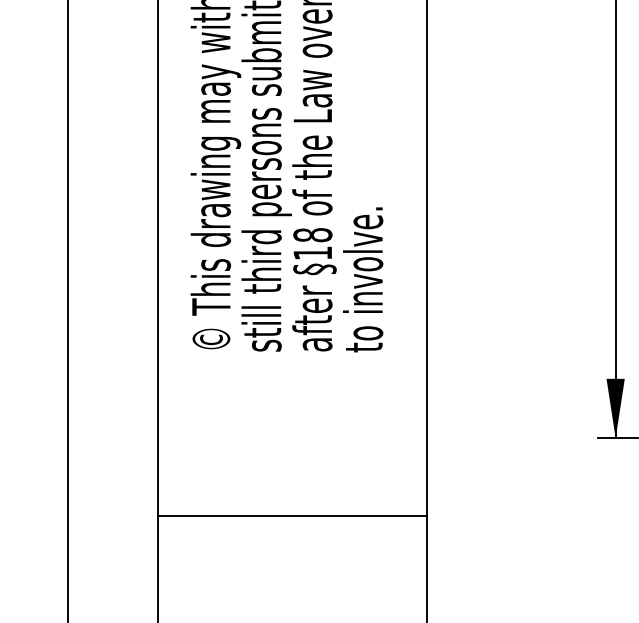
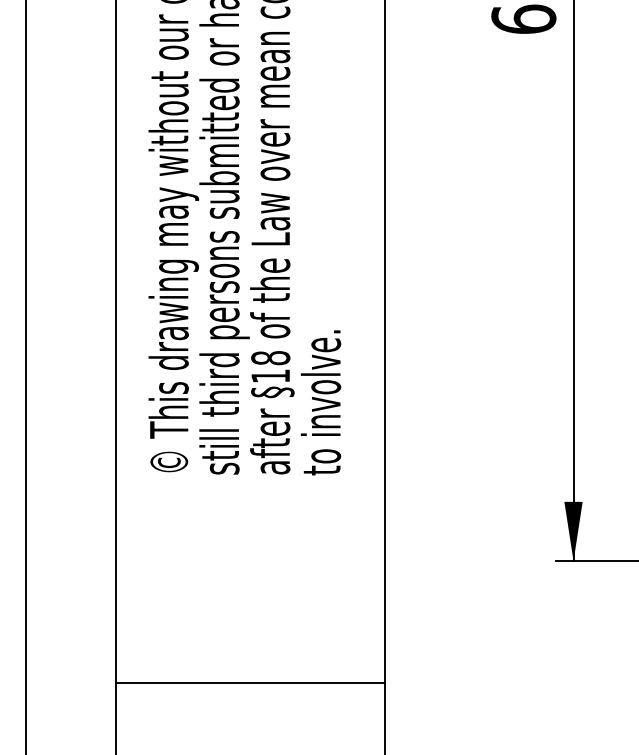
line: (292, 516) -> (250, 683), moved

